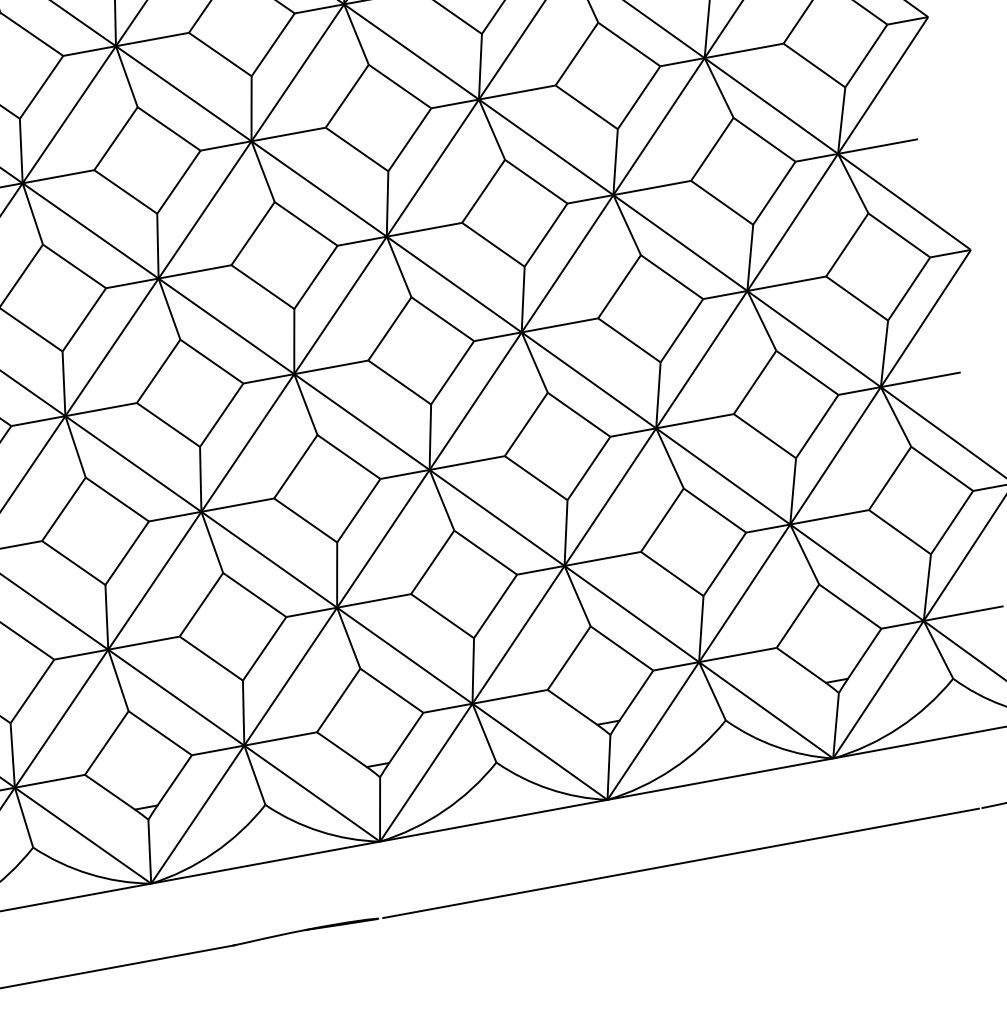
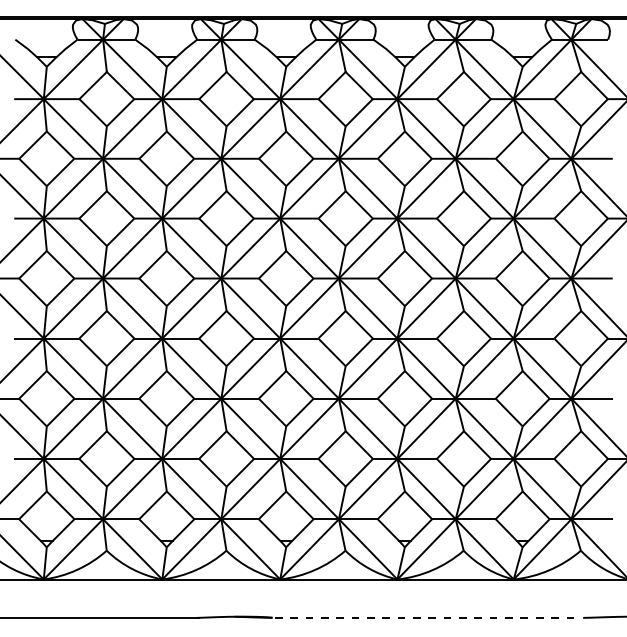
line: (681, 862) -> (428, 617), solid -> dashed

